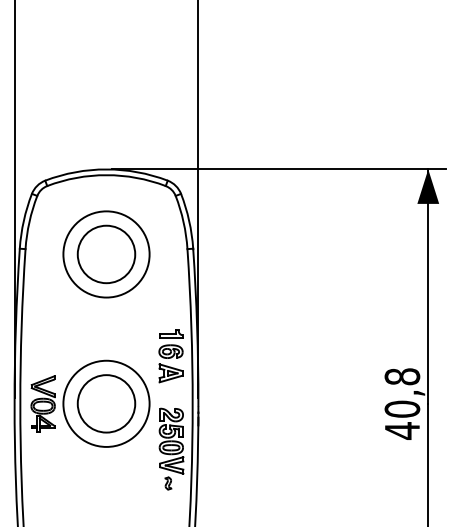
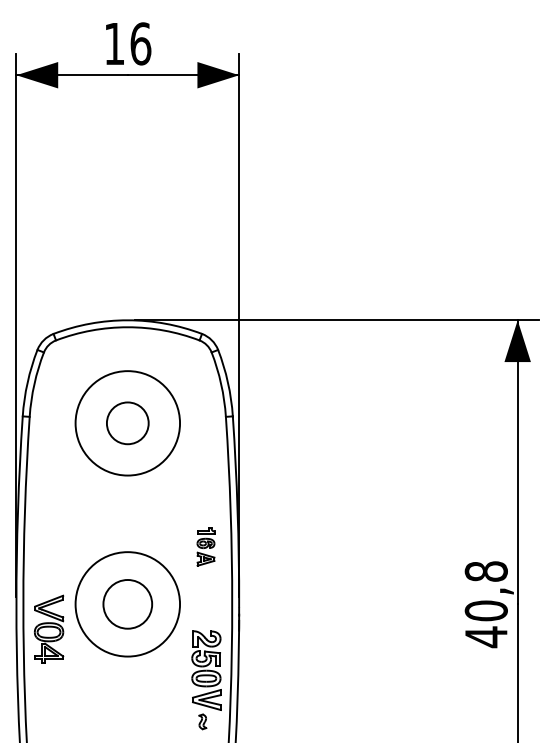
circle: (106, 254) -> (127, 423), size x0.6
part: (170, 356) -> (205, 546), size x0.6
part: (43, 403) -> (49, 628), moved
circle: (106, 403) -> (127, 604), size x0.7
part: (171, 449) -> (206, 680), moved

